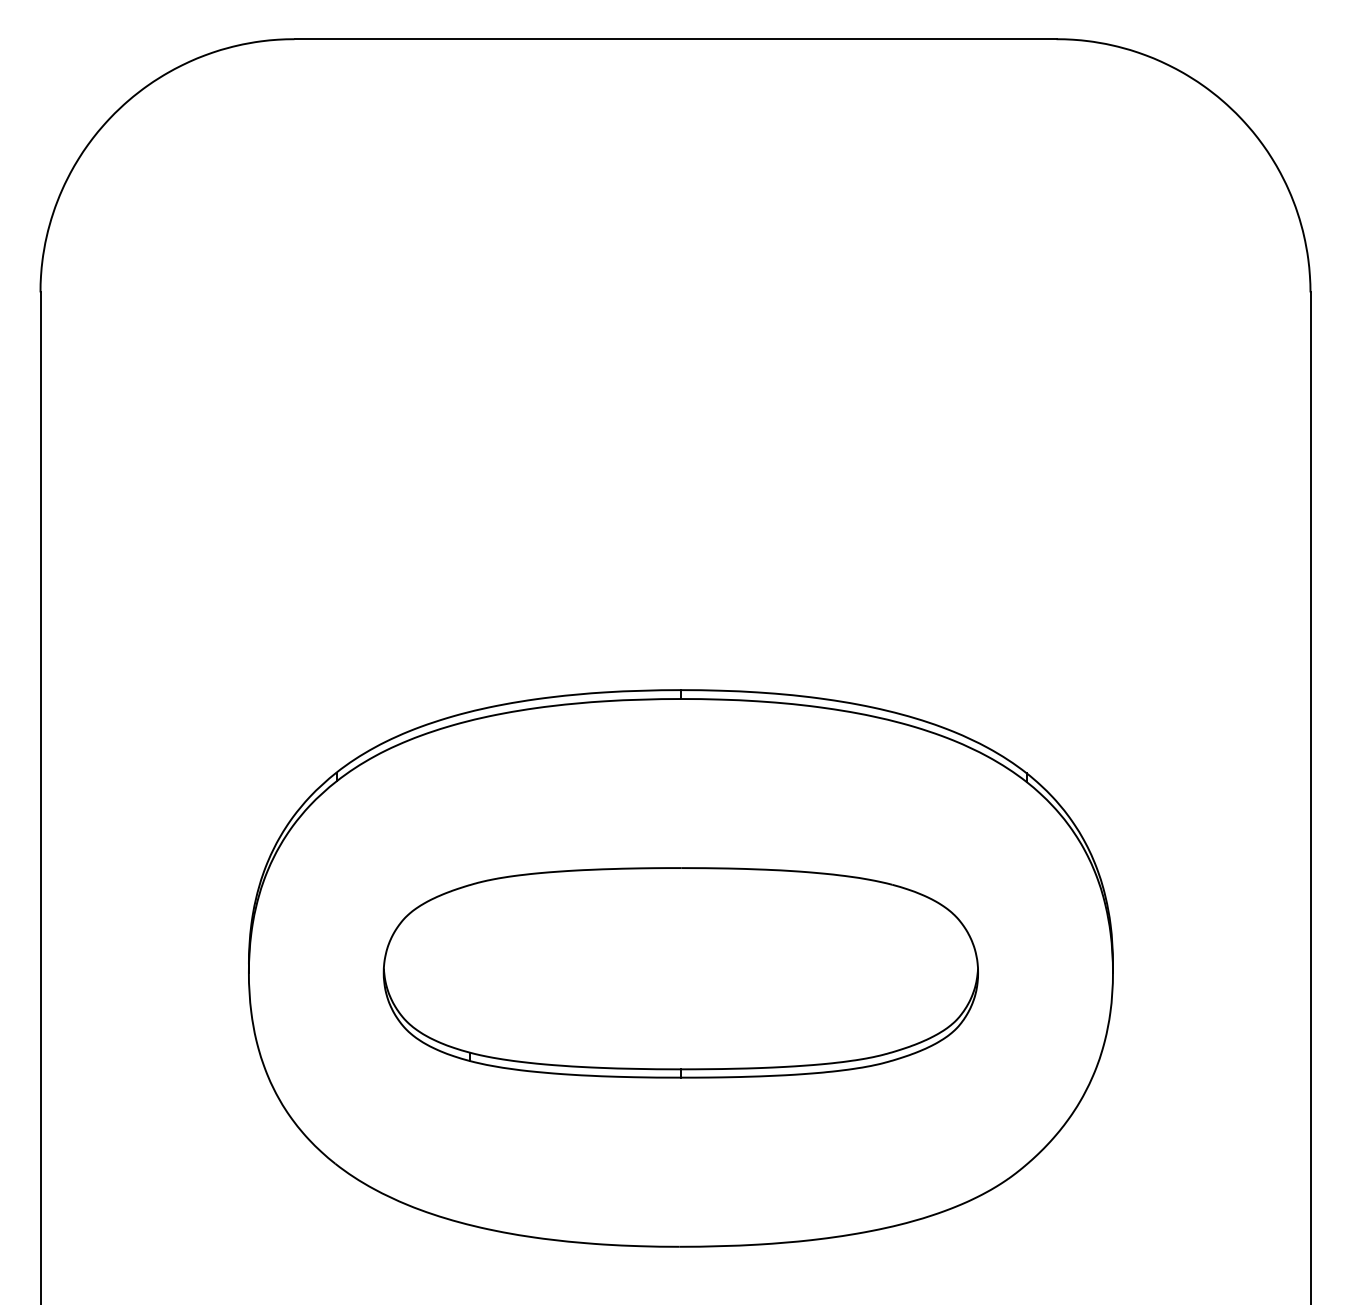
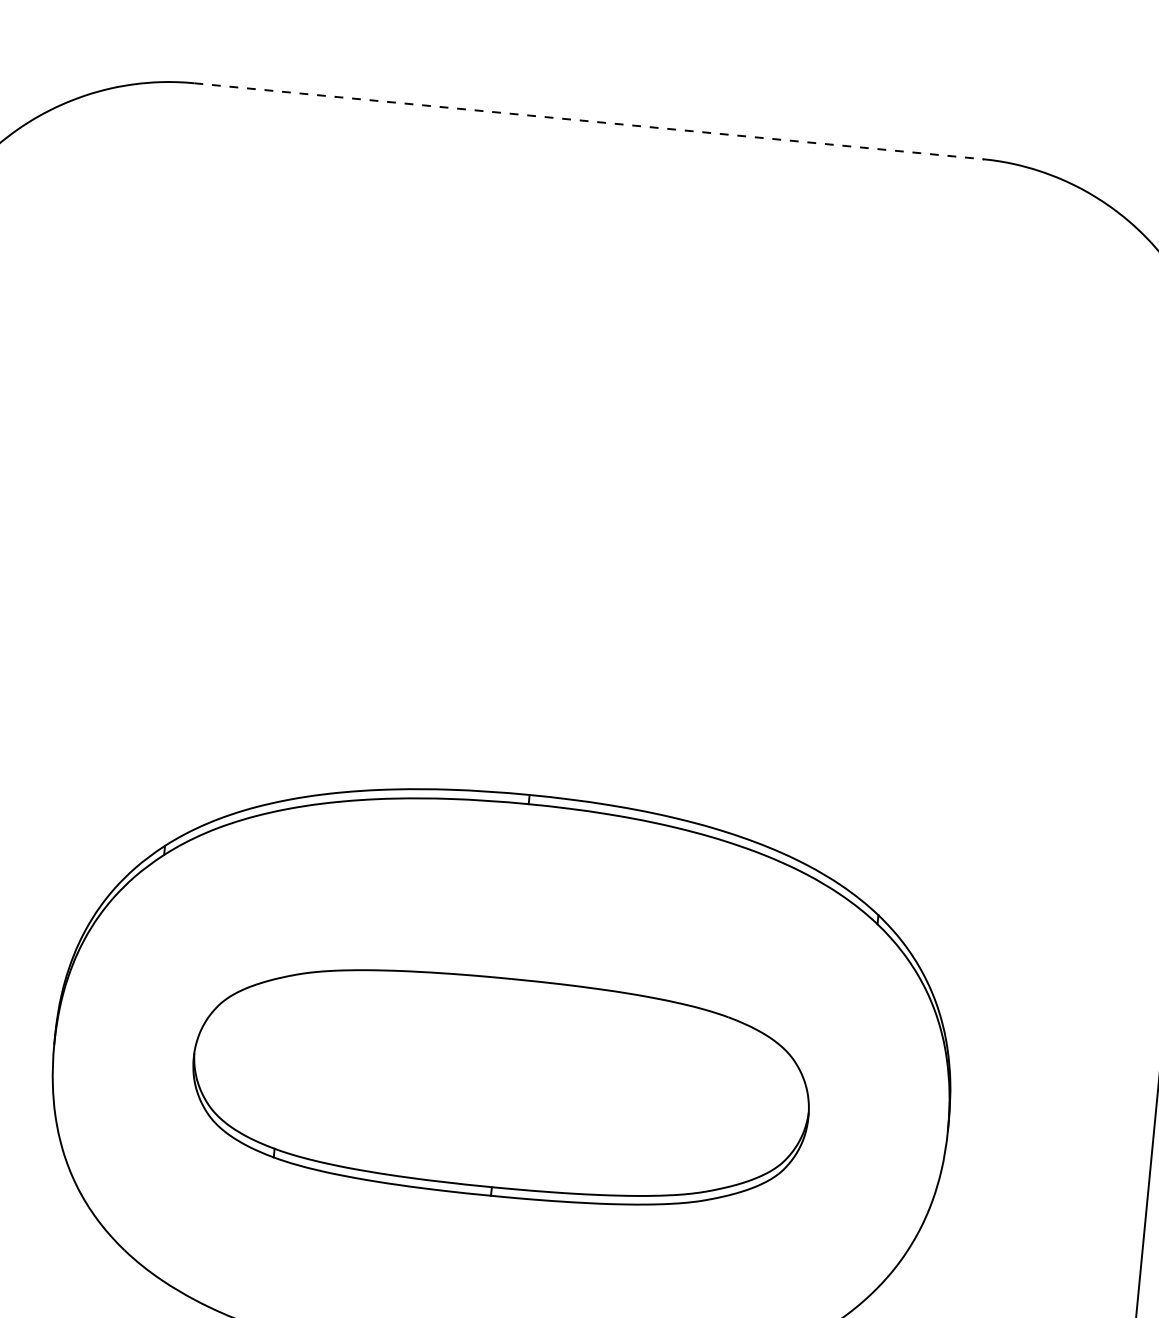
line: (675, 39) -> (588, 121), solid -> dashed

